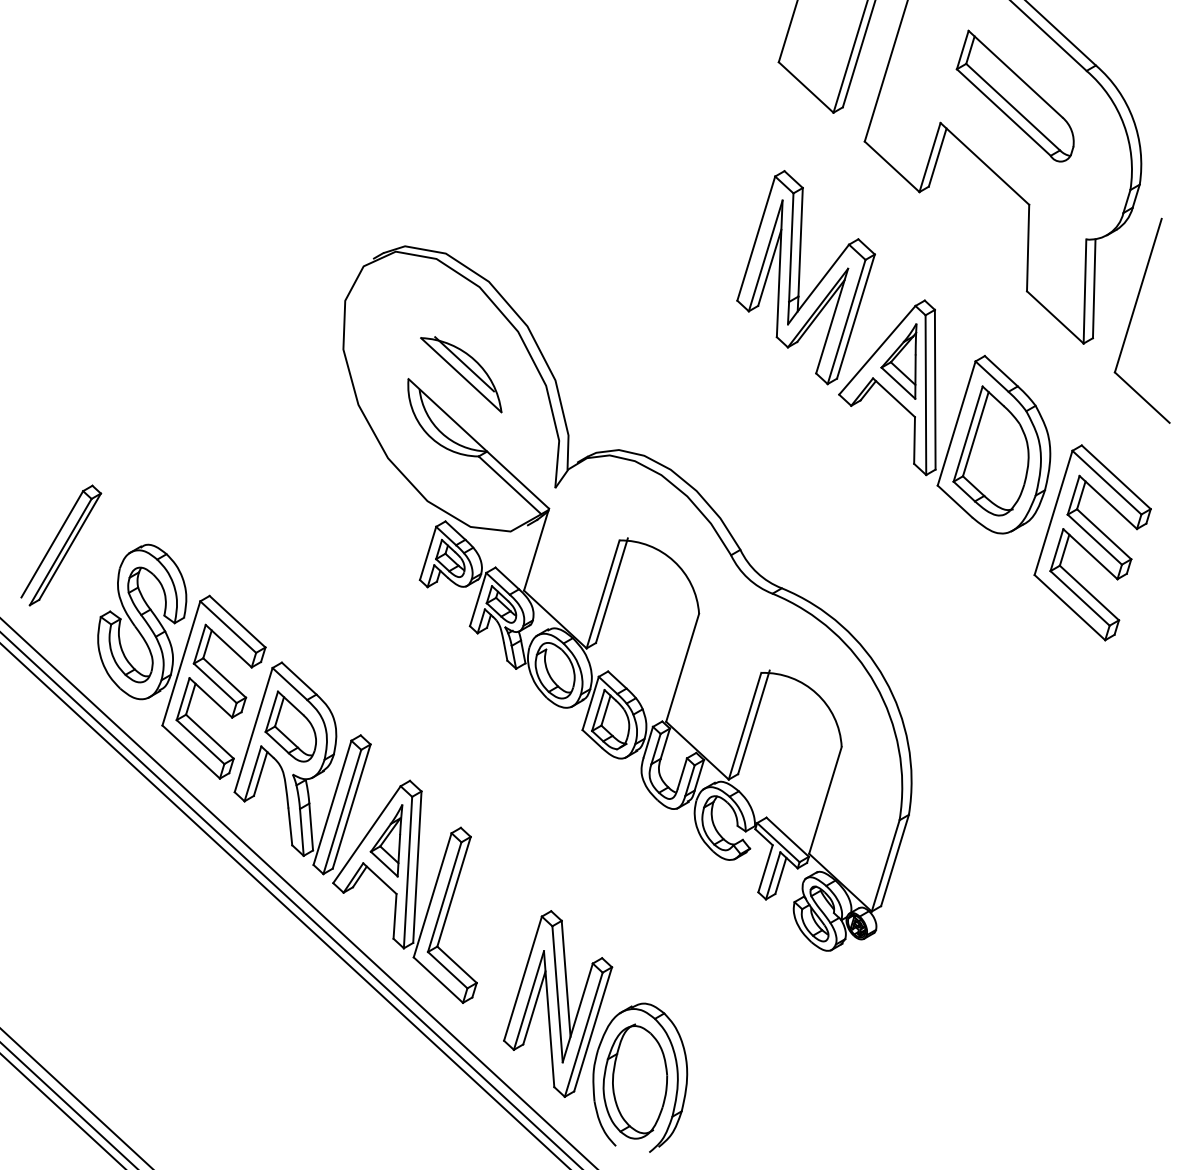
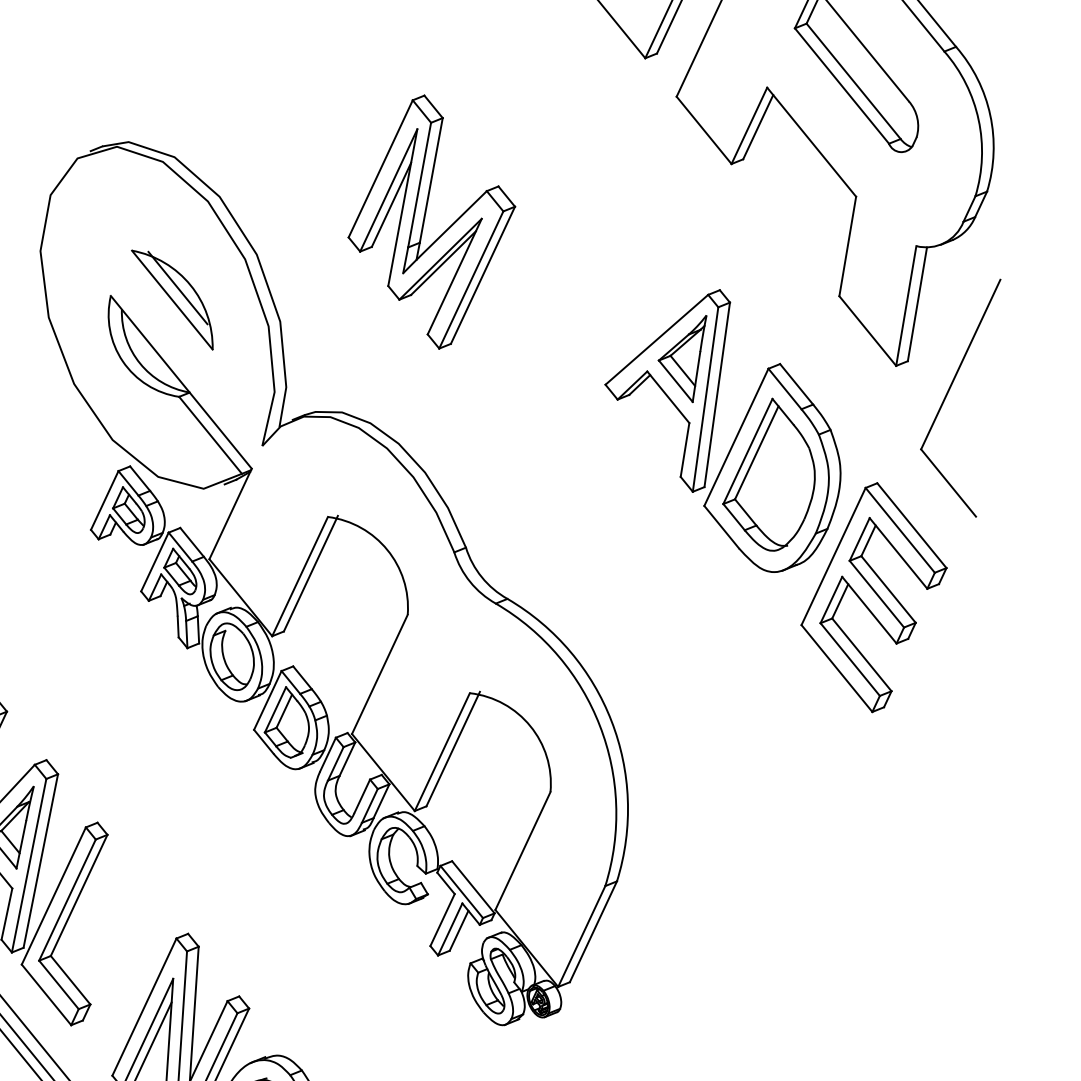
part: (805, 277) -> (431, 221), moved
part: (1132, 318) -> (950, 390), moved

